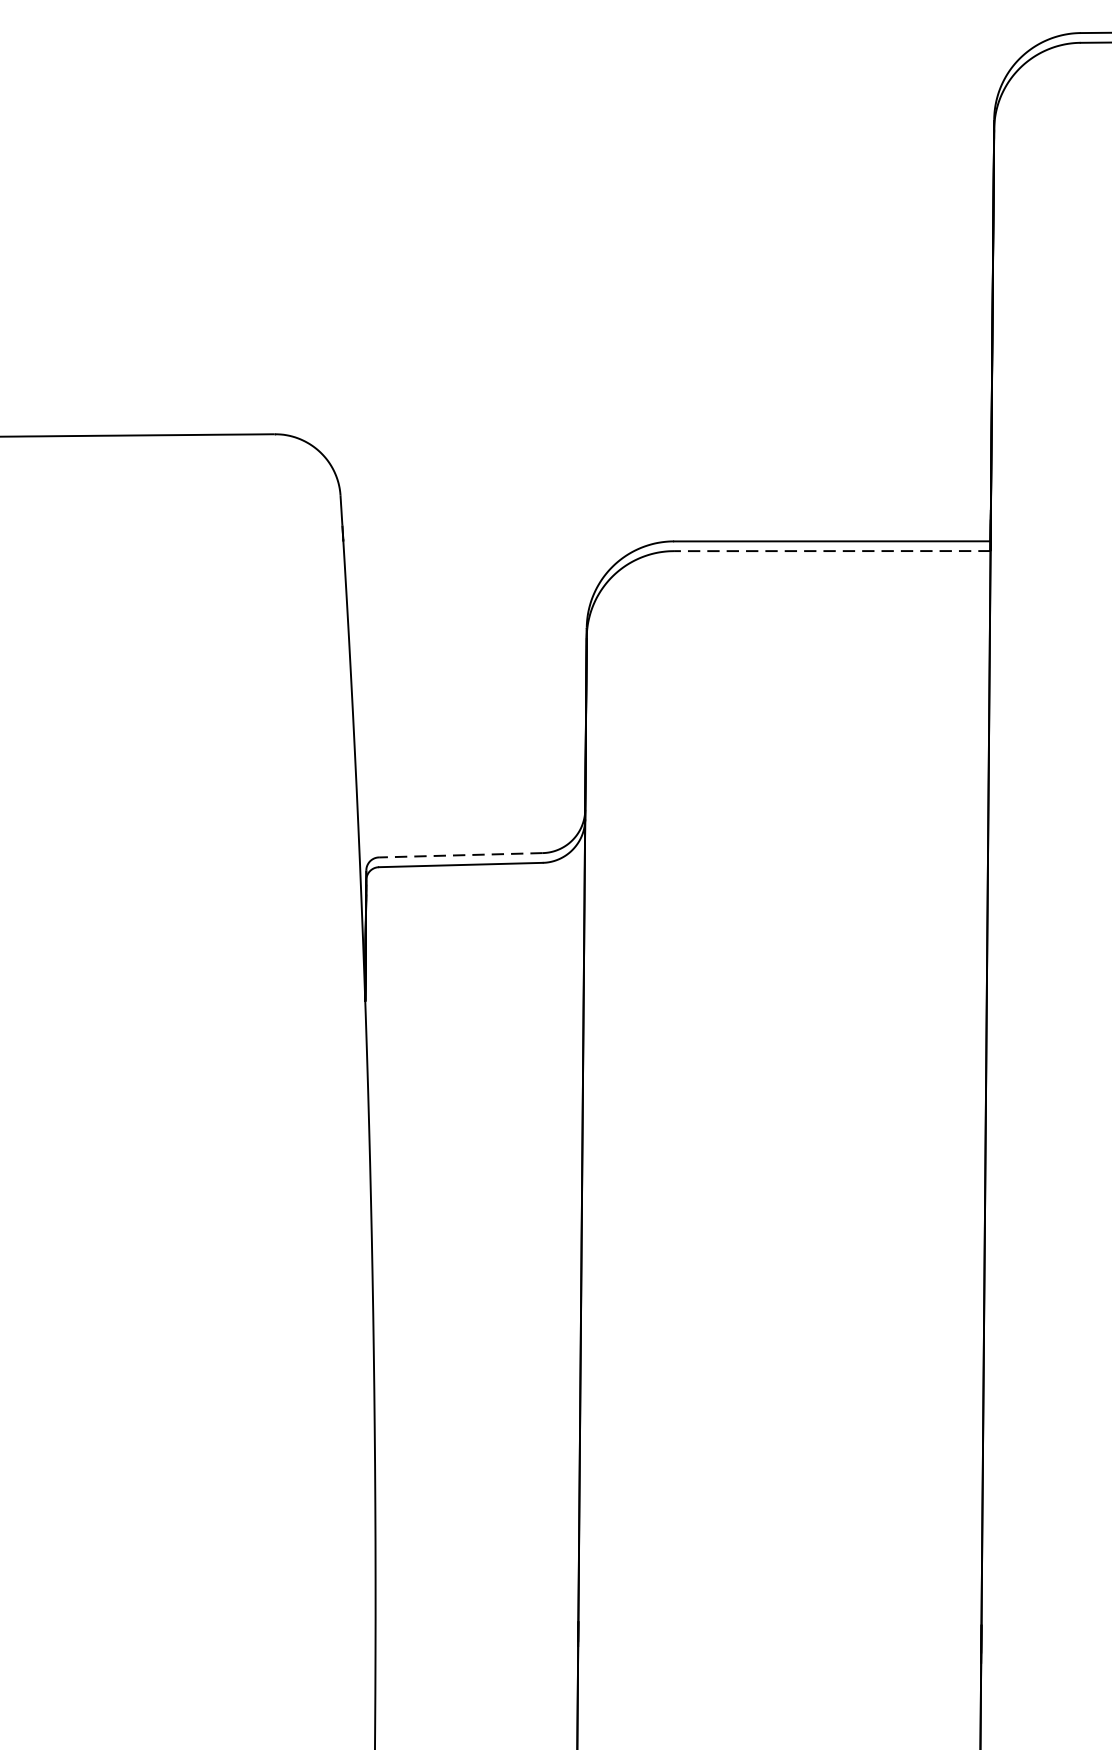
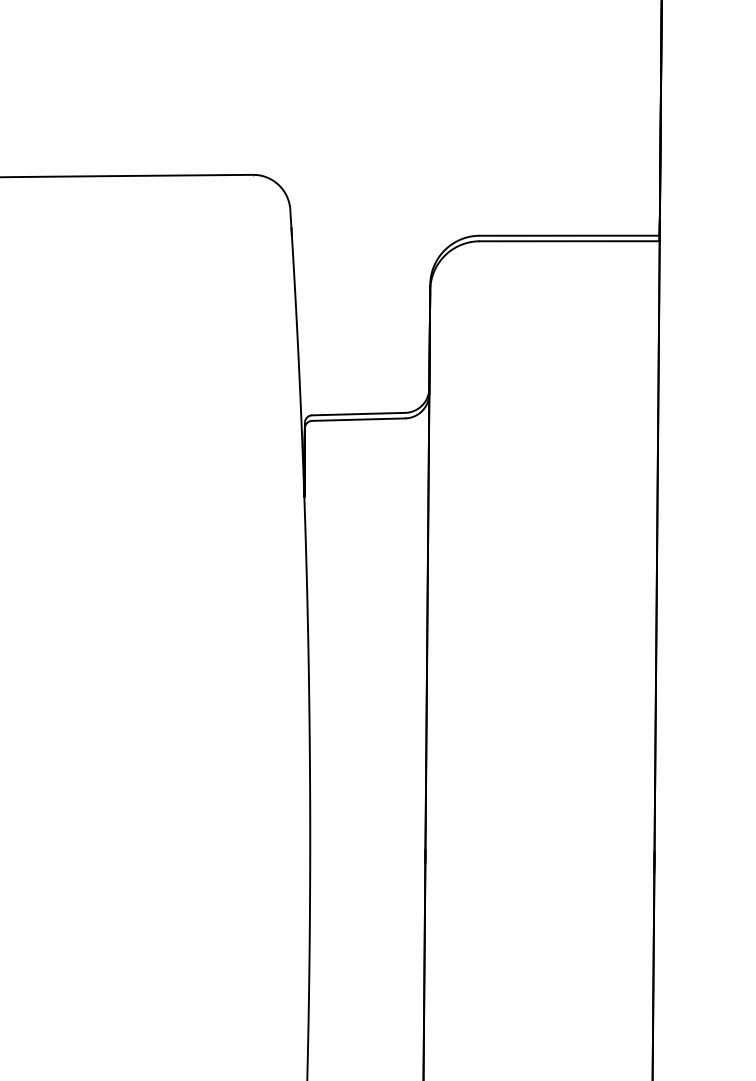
line: (831, 551) -> (569, 241), dashed -> solid
line: (460, 855) -> (358, 414), dashed -> solid

